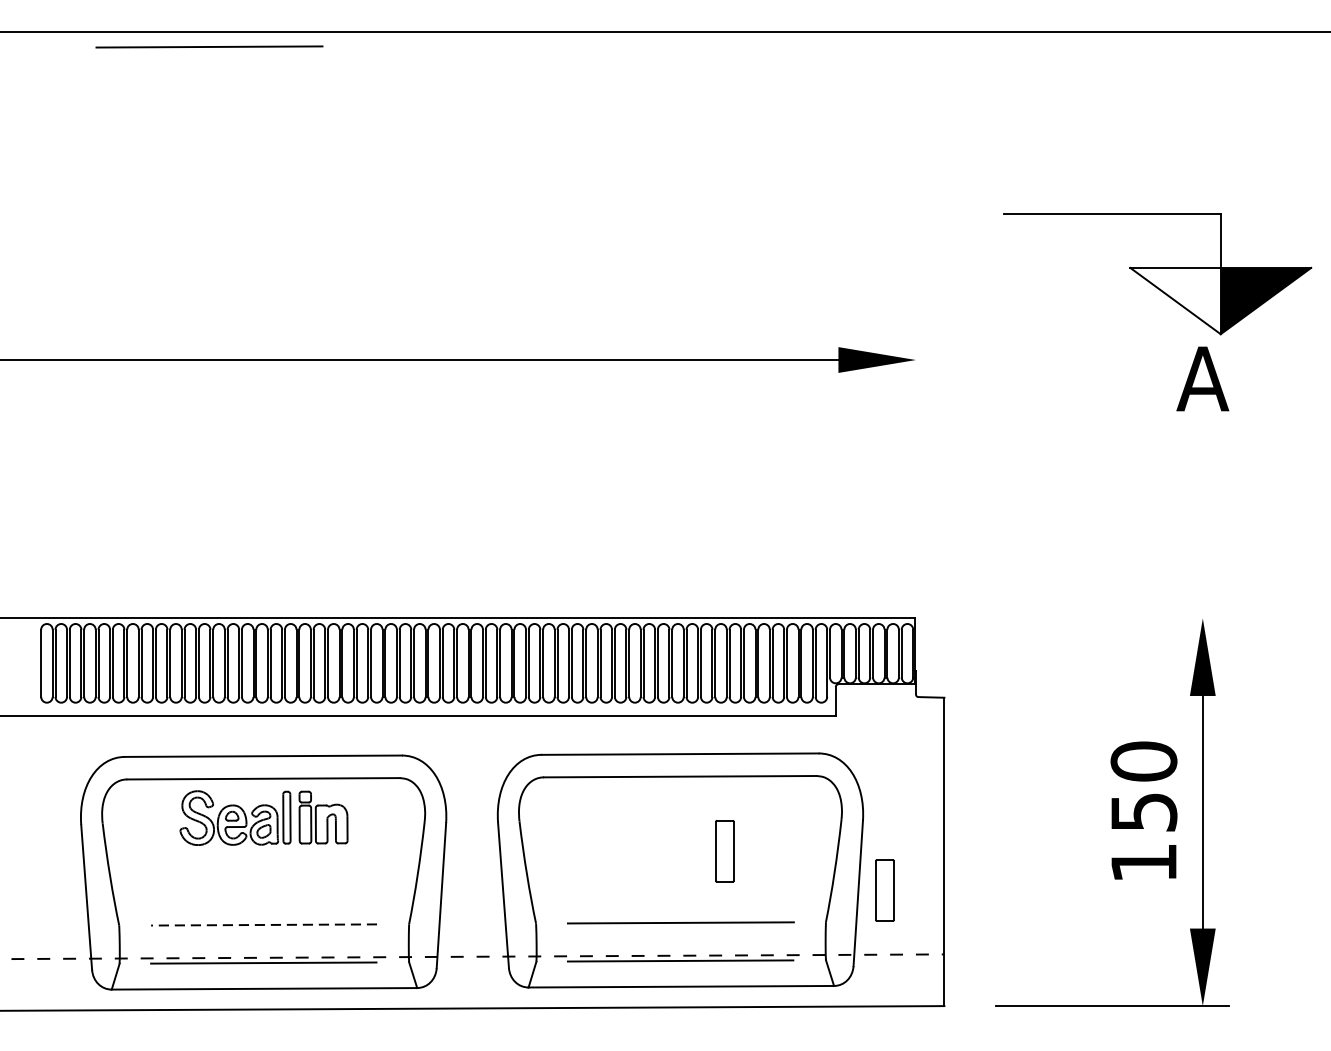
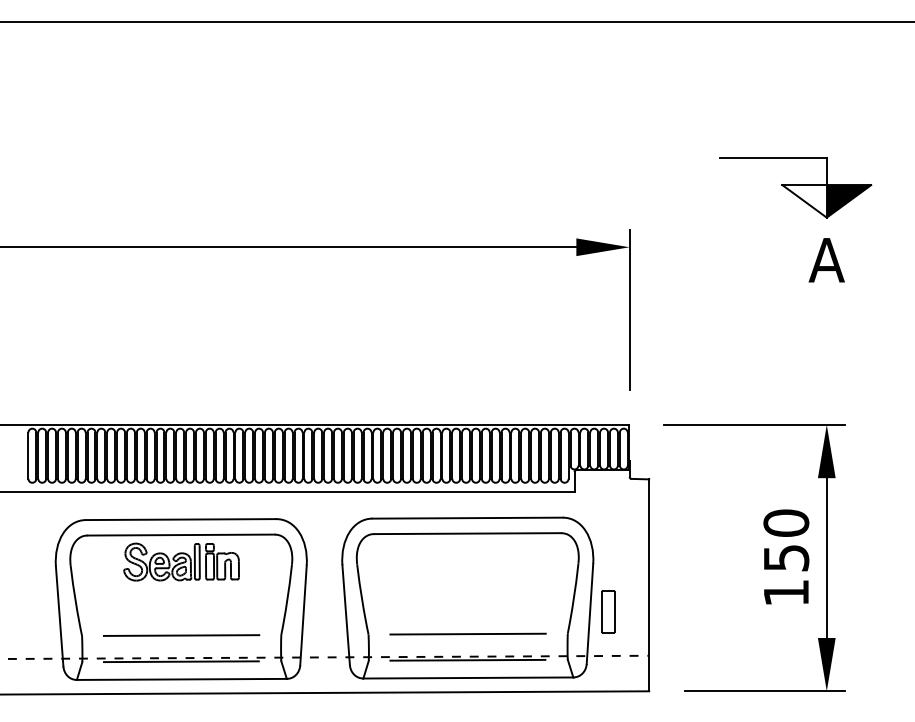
line: (208, 46) -> (143, 31), removed
part: (1157, 273) -> (795, 187), size x0.71
line: (915, 450) -> (629, 309), added
line: (1097, 617) -> (754, 424), added
part: (725, 850) -> (498, 584), removed
line: (263, 924) -> (181, 635), dashed -> solid

